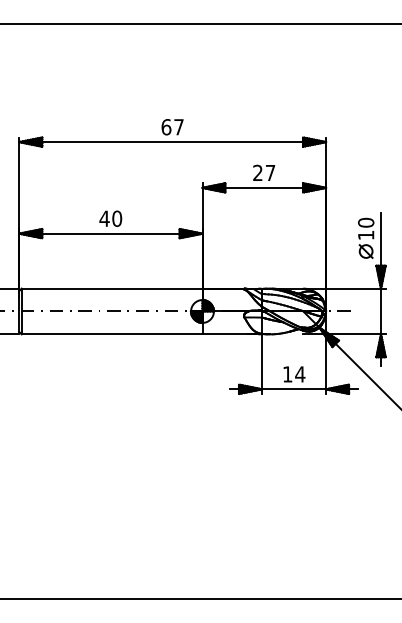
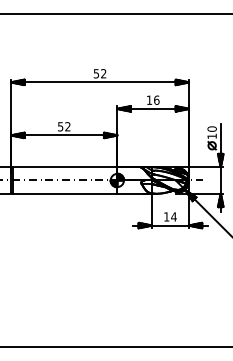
text: (171, 126) -> (99, 73), 67 -> 52
text: (263, 171) -> (152, 99), 27 -> 16
text: (109, 218) -> (63, 126), 40 -> 52

